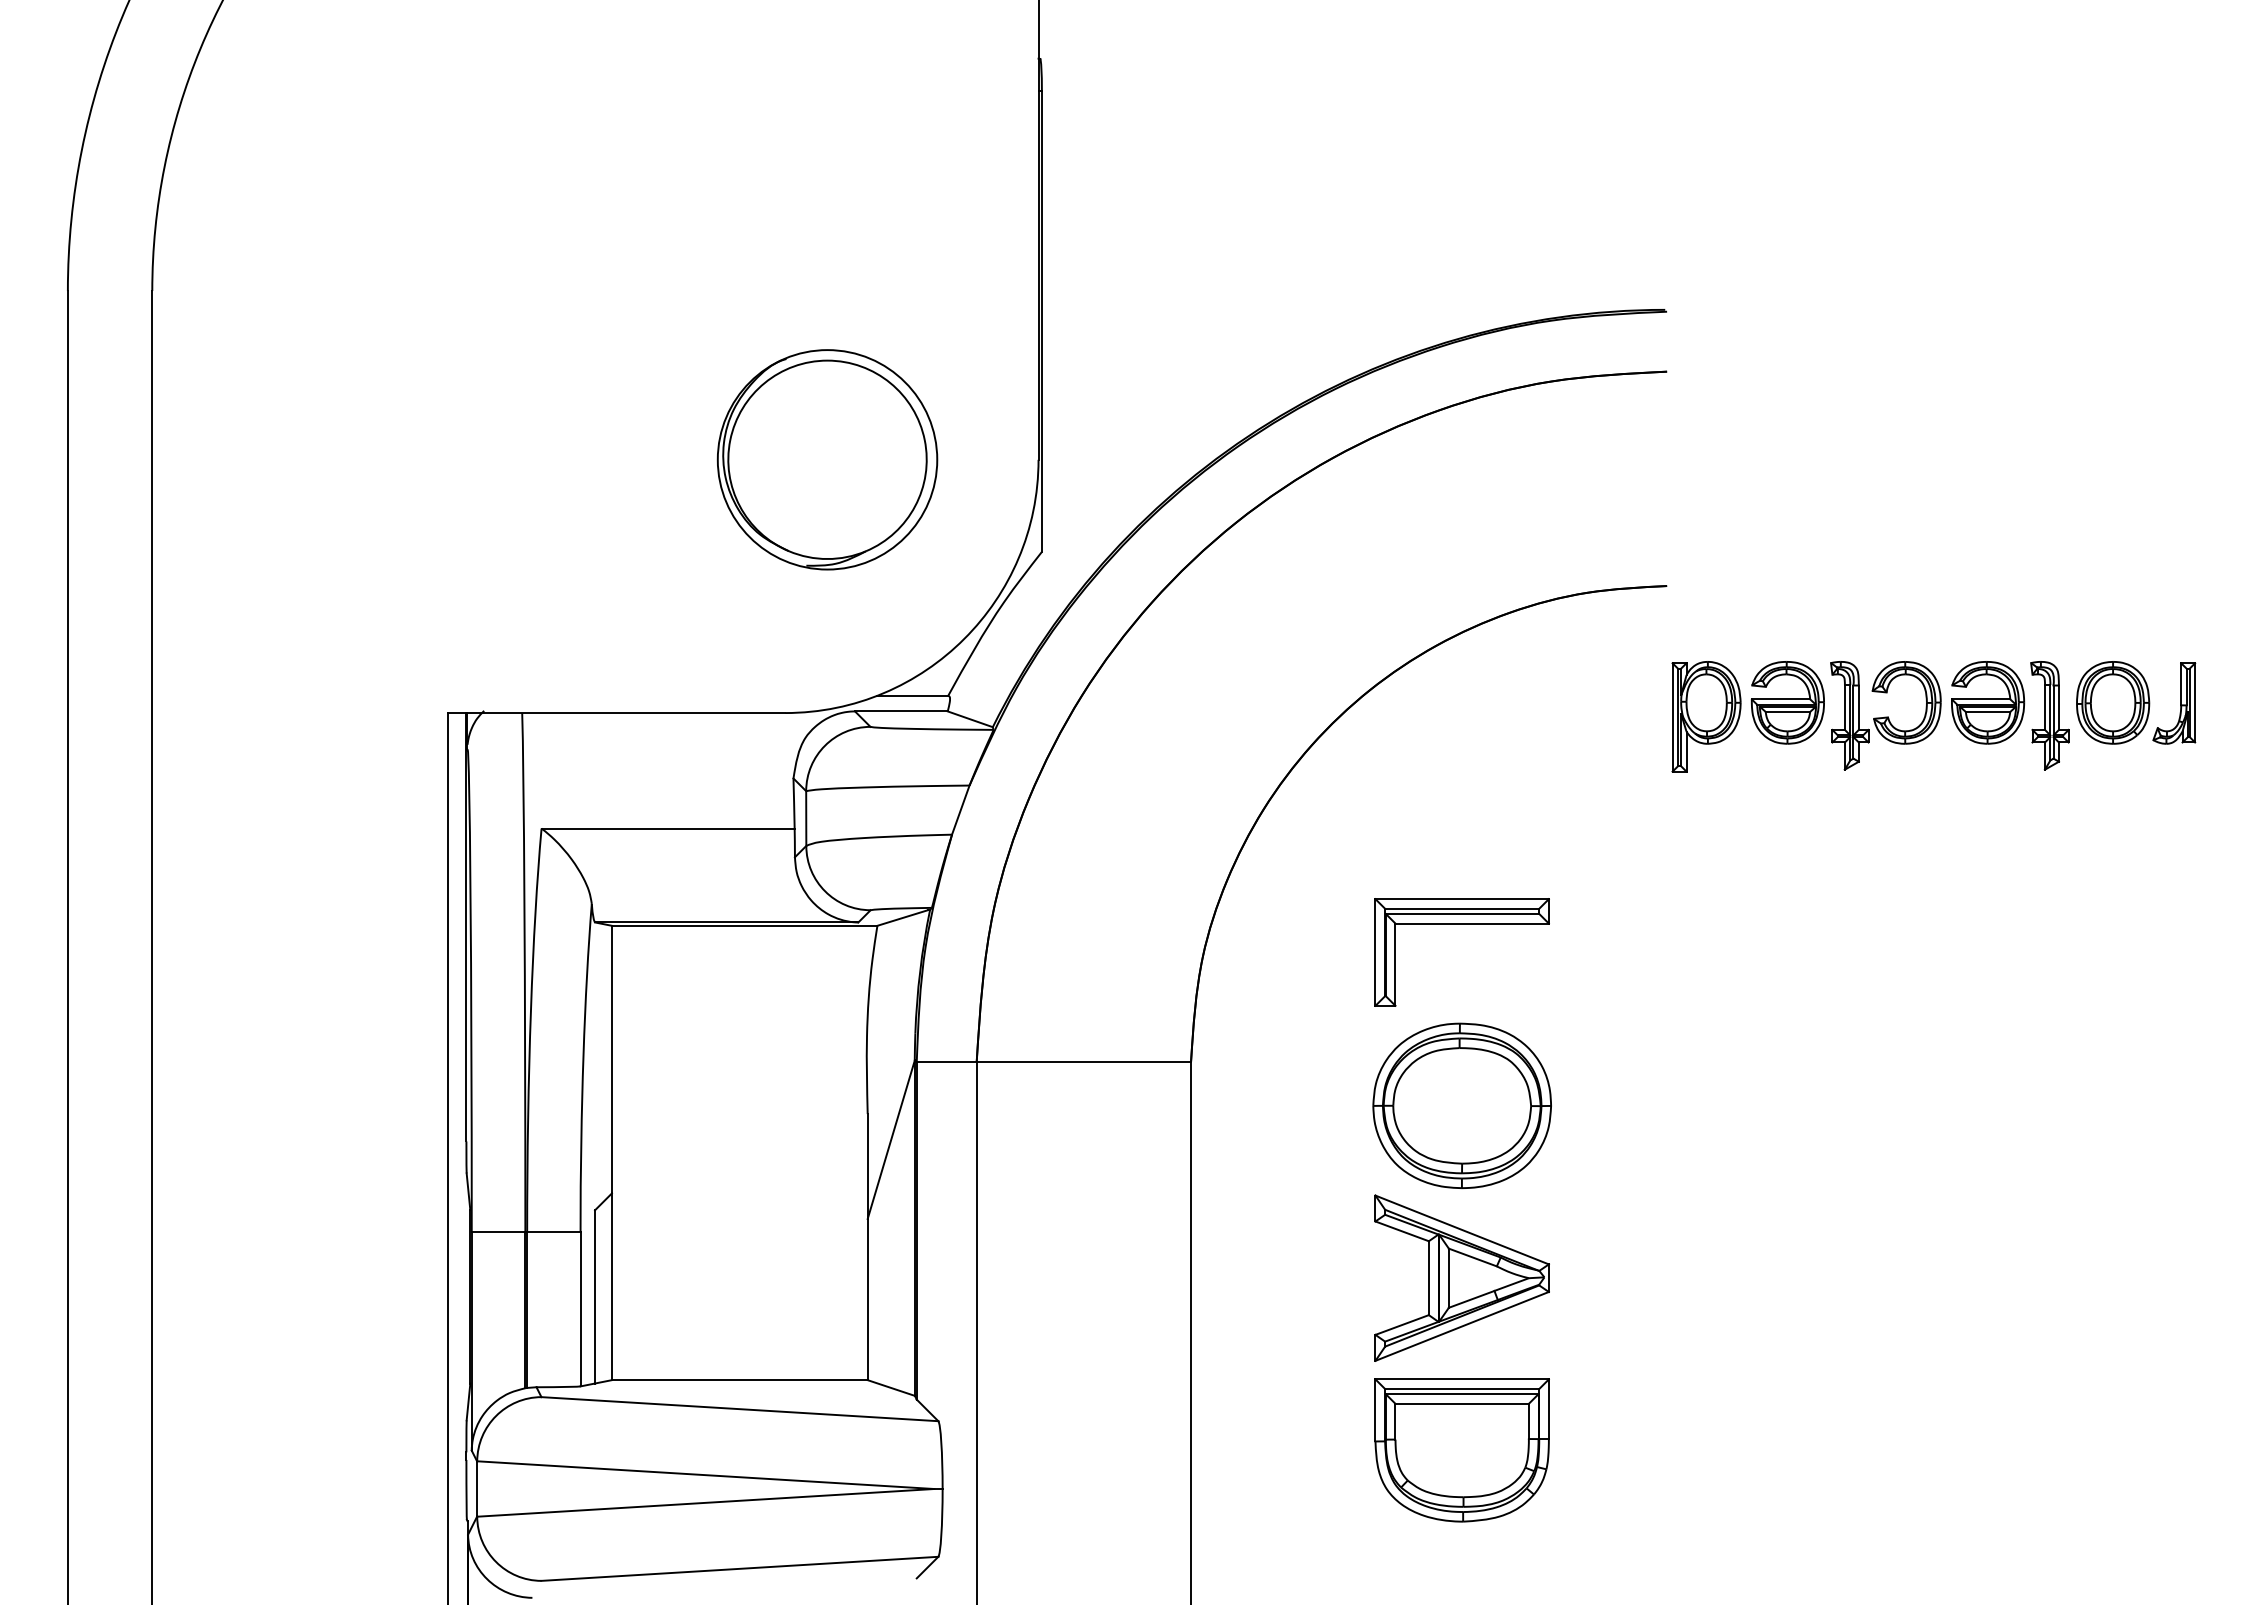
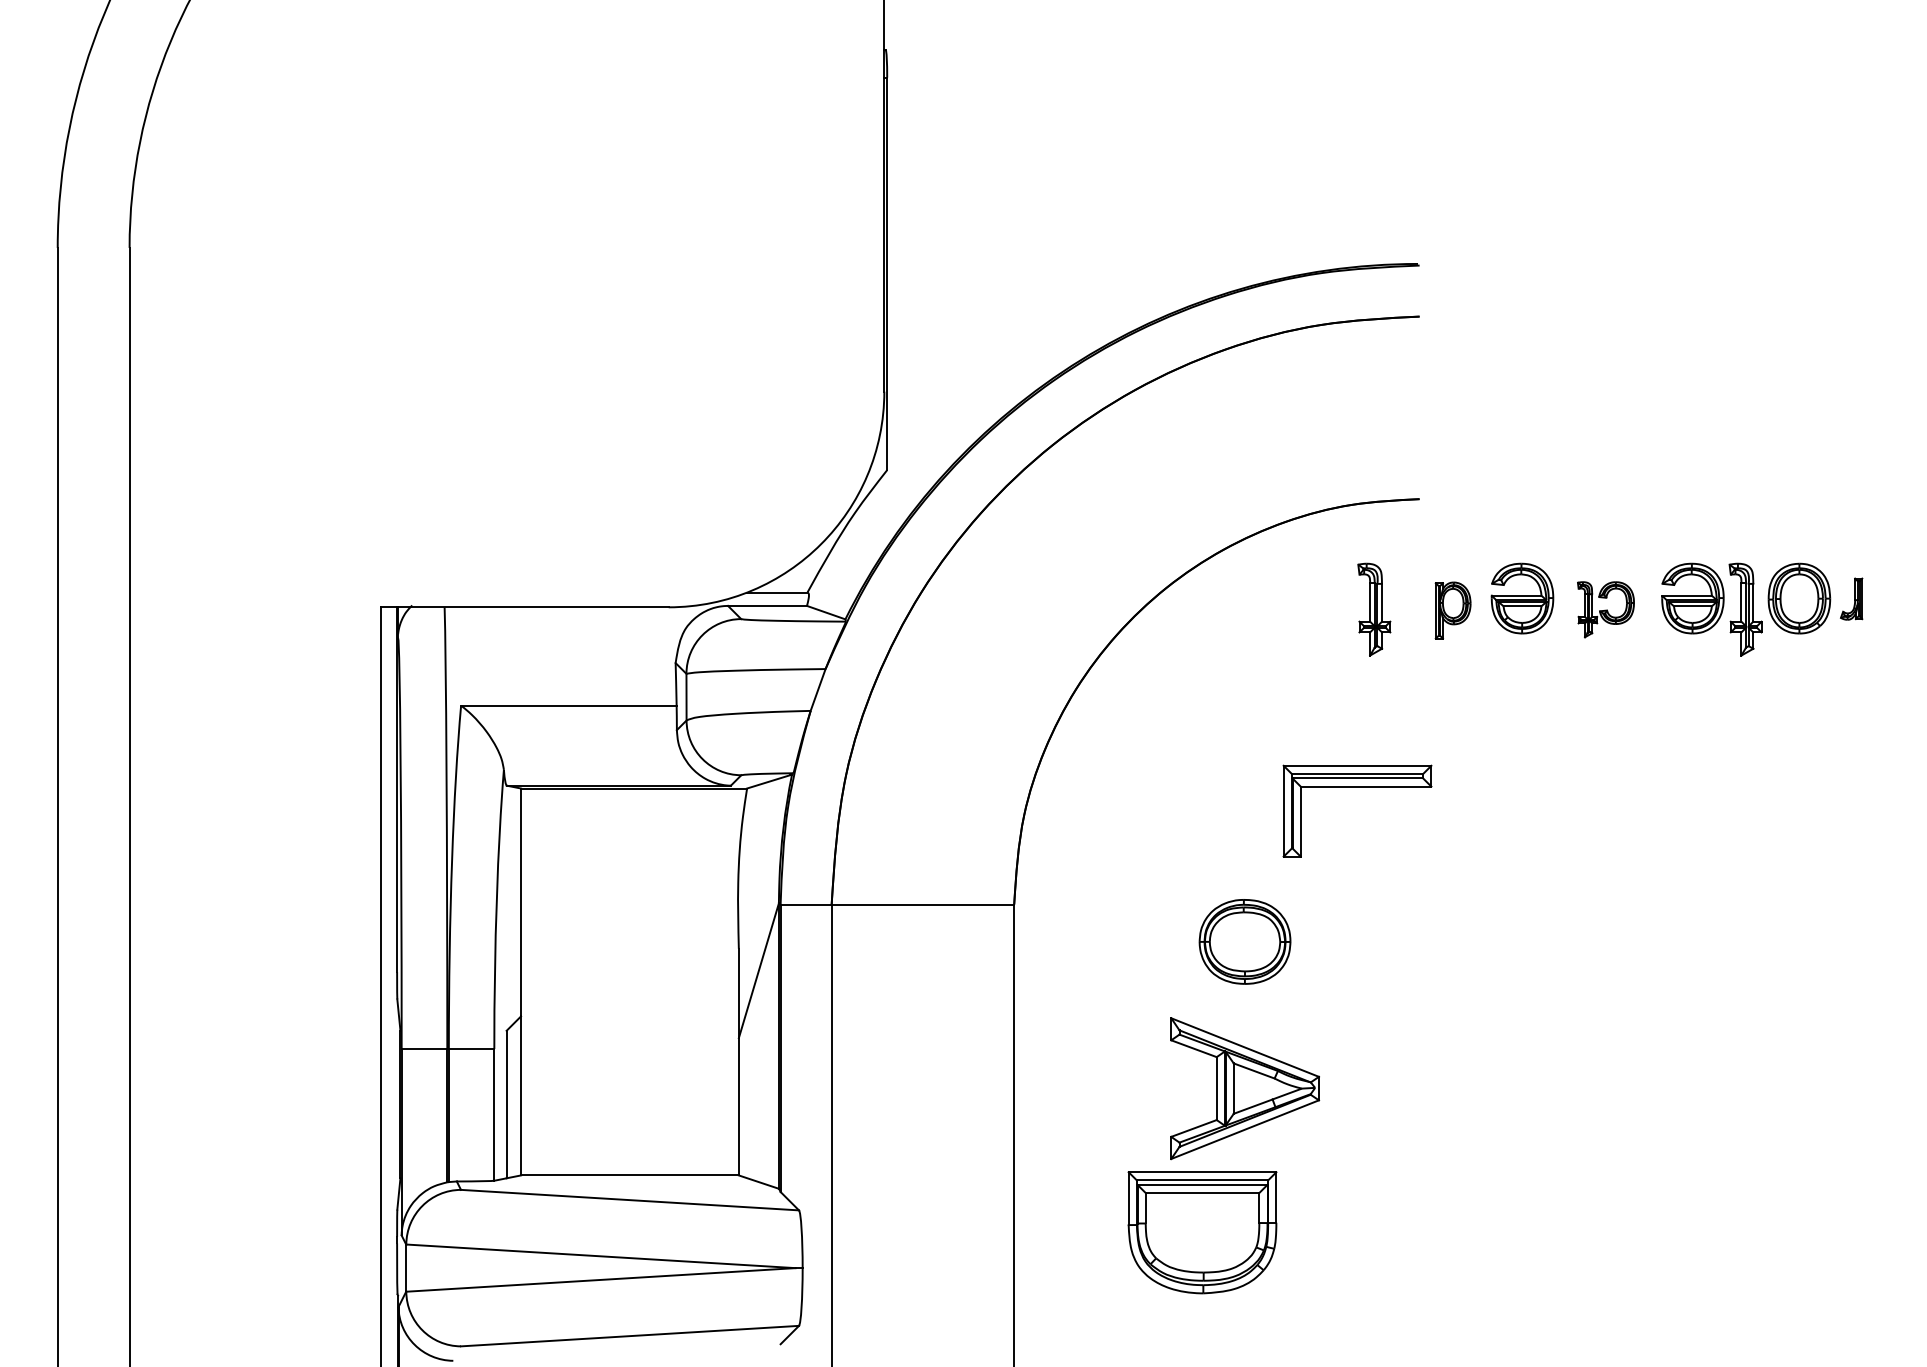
part: (827, 459) -> (704, 391), removed
part: (2174, 703) -> (1851, 599), size x0.6
part: (1613, 715) -> (1373, 609), added
part: (1885, 715) -> (1605, 609), size x0.6
part: (1706, 716) -> (1453, 610), size x0.6
part: (1461, 924) -> (1356, 787), moved
part: (1461, 1105) -> (1244, 941), size x0.6
part: (1461, 1450) -> (1201, 1232), moved

